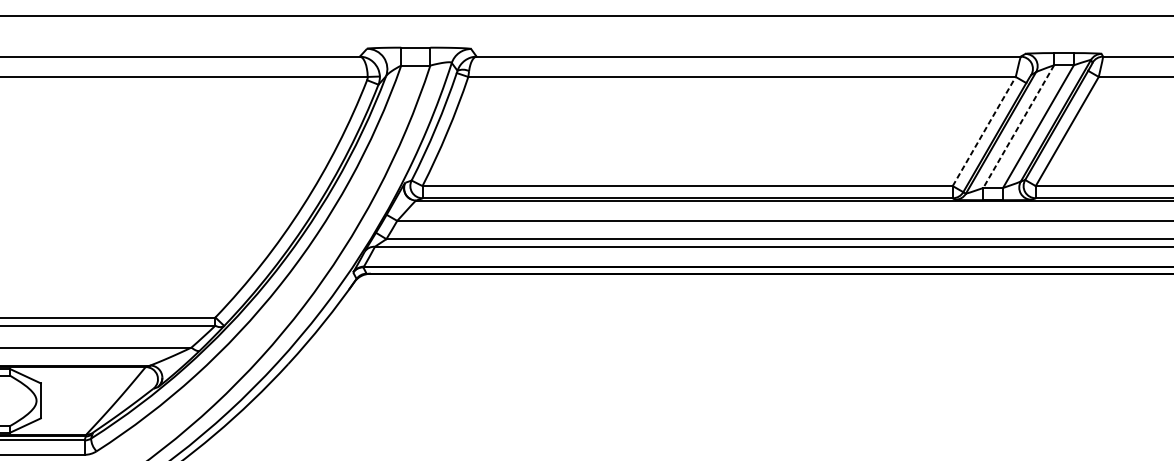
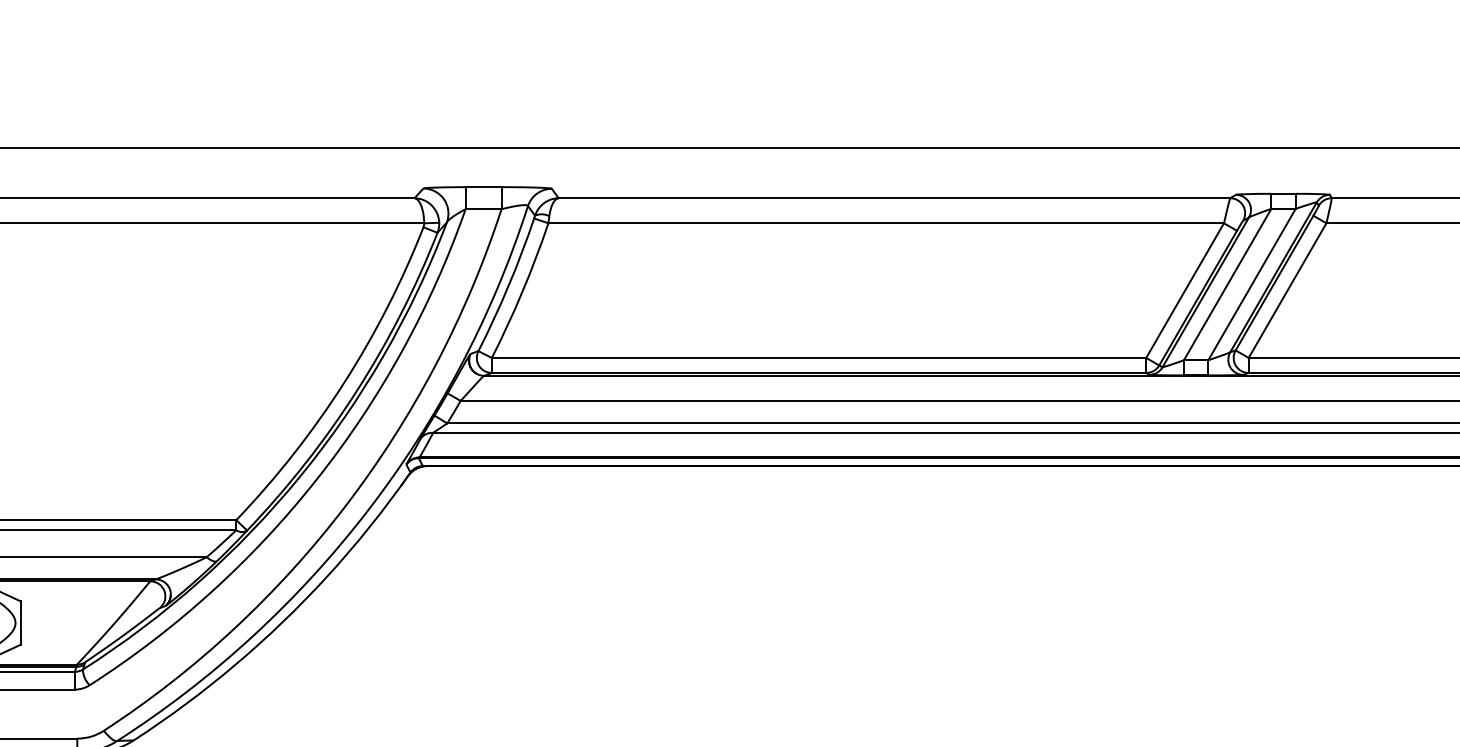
line: (1018, 127) -> (1227, 285), dashed -> solid
line: (984, 131) -> (1185, 290), dashed -> solid

